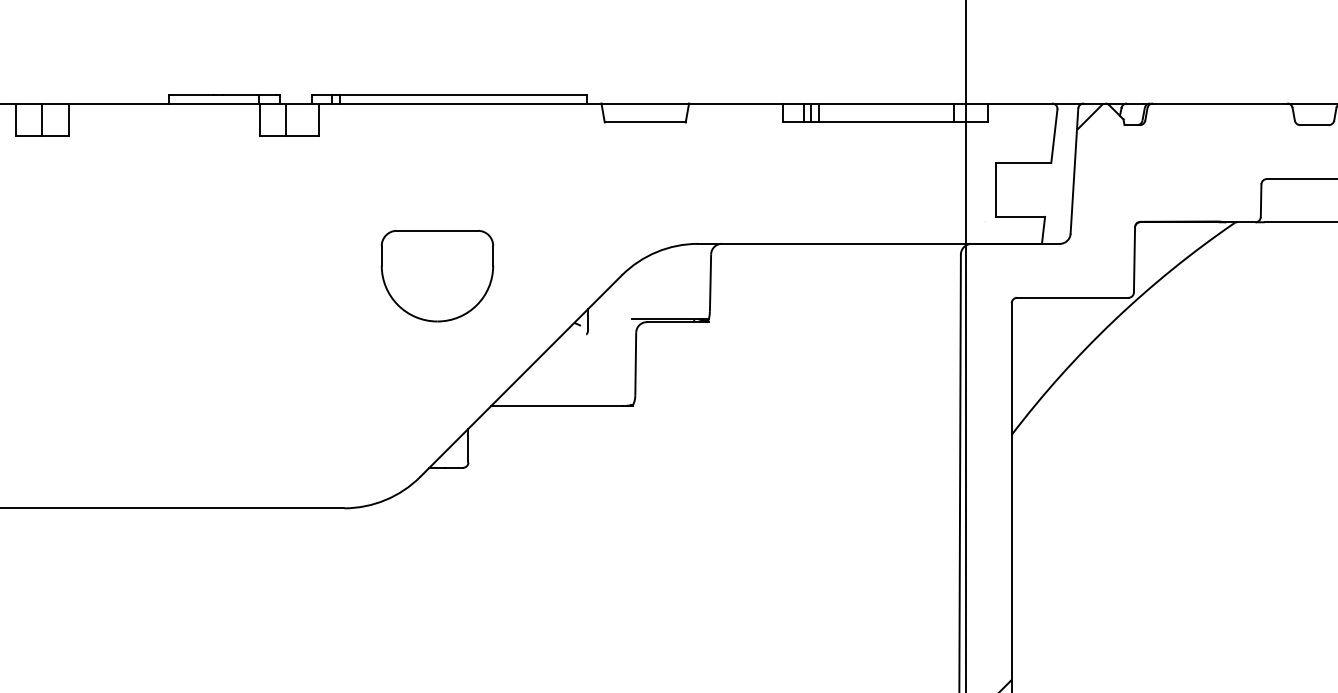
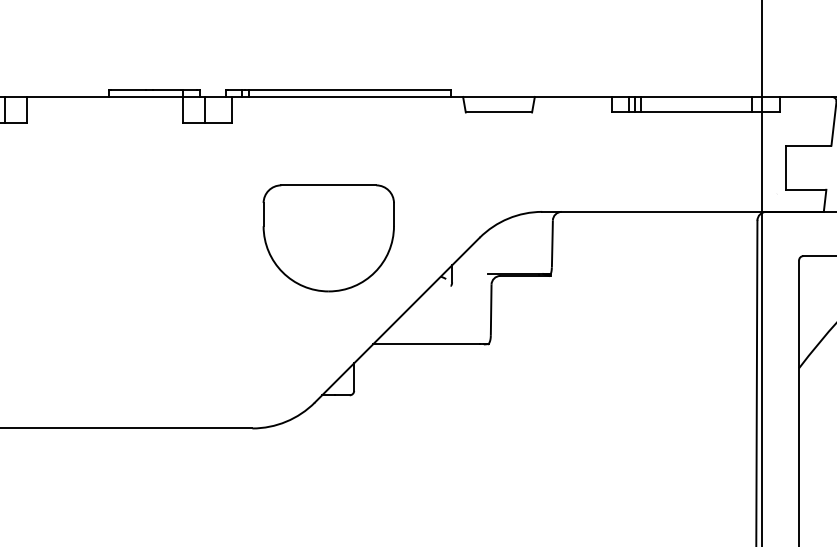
part: (437, 275) -> (328, 237), size x1.43

